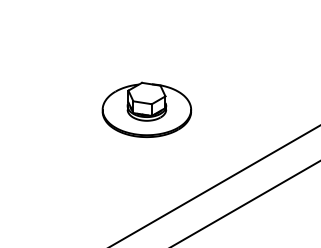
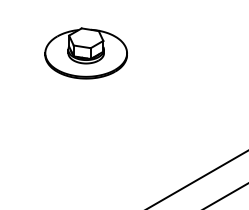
part: (146, 109) -> (85, 53), moved

